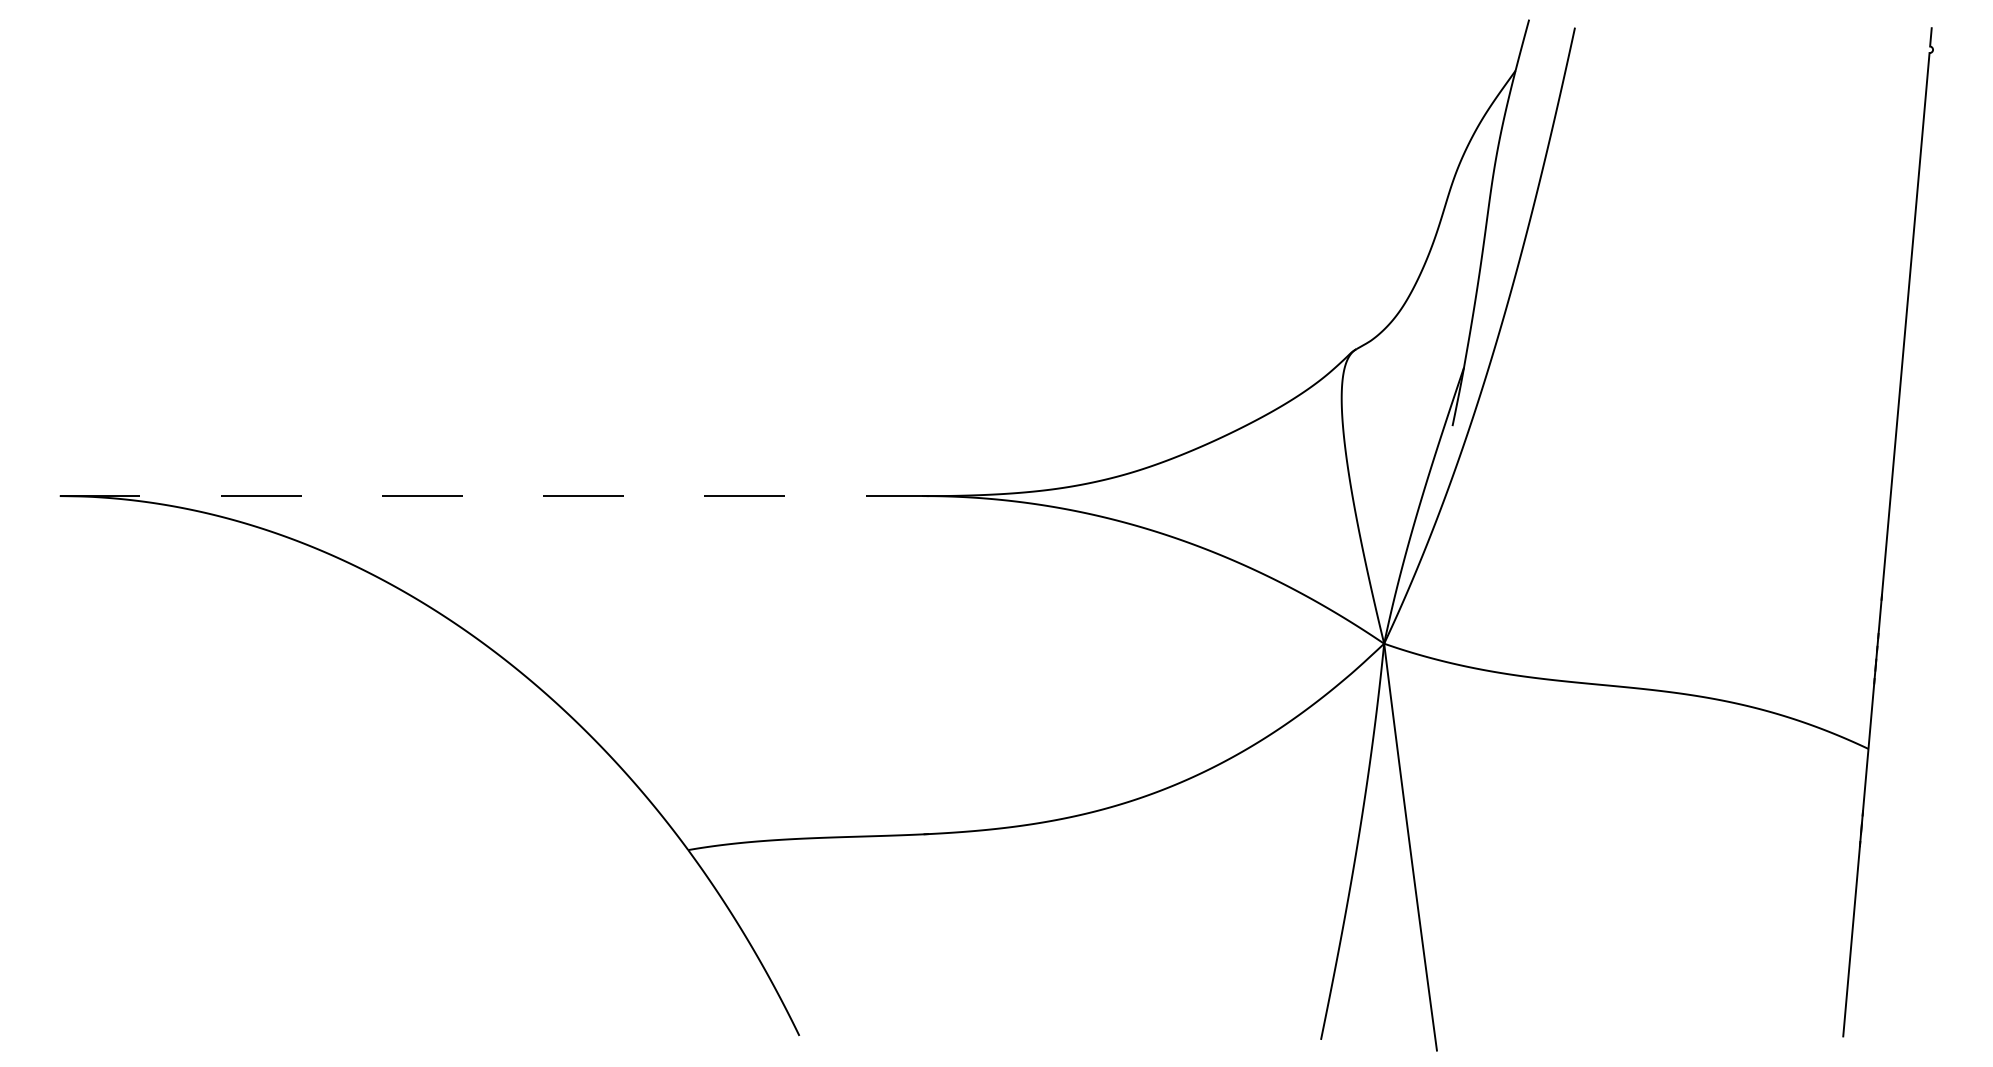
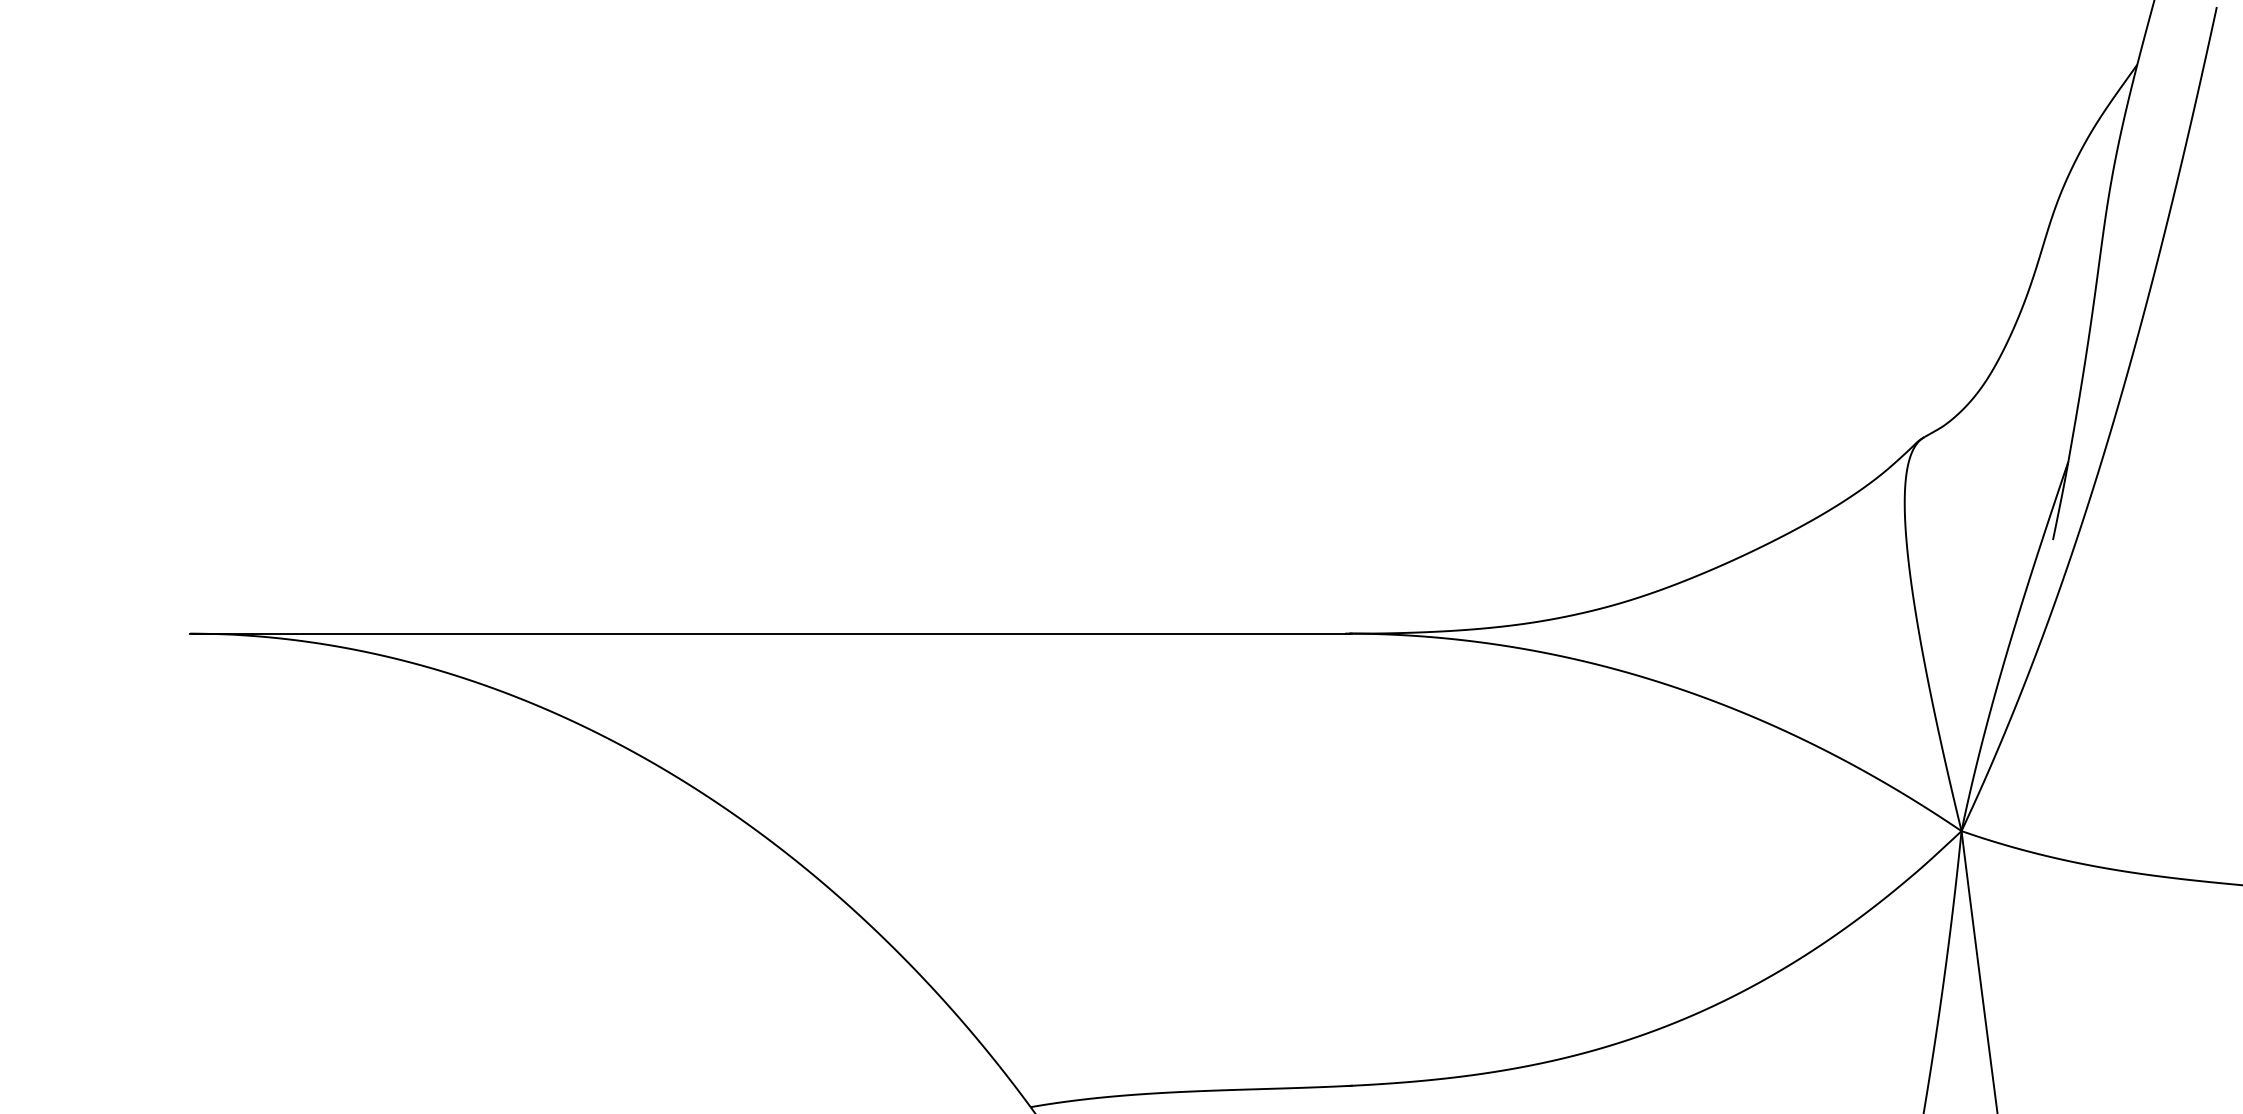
line: (491, 496) -> (767, 634), dashed -> solid

